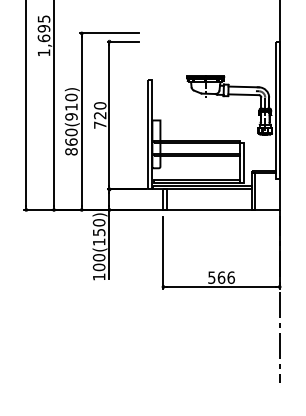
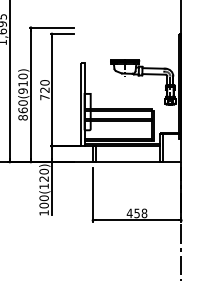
text: (98, 232) -> (43, 179), 100(150) -> 100(120)
text: (220, 277) -> (136, 213), 566 -> 458

